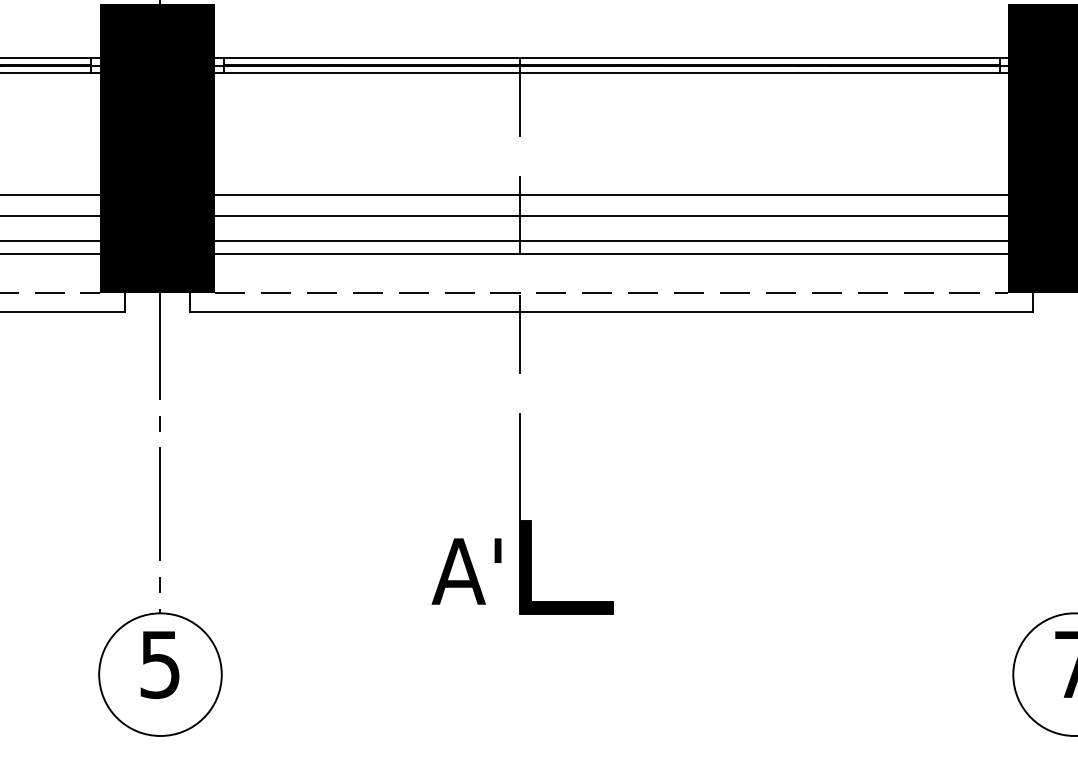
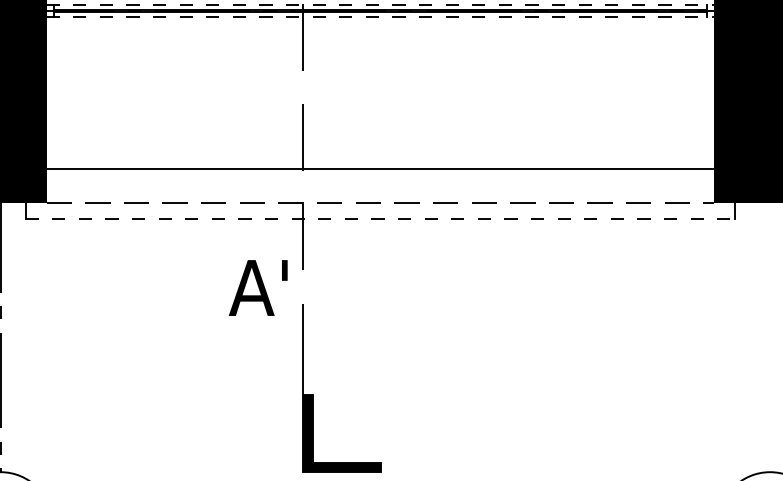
line: (611, 58) -> (380, 5), solid -> dashed
line: (611, 72) -> (380, 16), solid -> dashed
line: (611, 195) -> (380, 120), removed
line: (611, 215) -> (380, 137), removed
line: (611, 240) -> (380, 158), removed
line: (611, 312) -> (380, 218), solid -> dashed
text: (466, 571) -> (258, 287), moved

